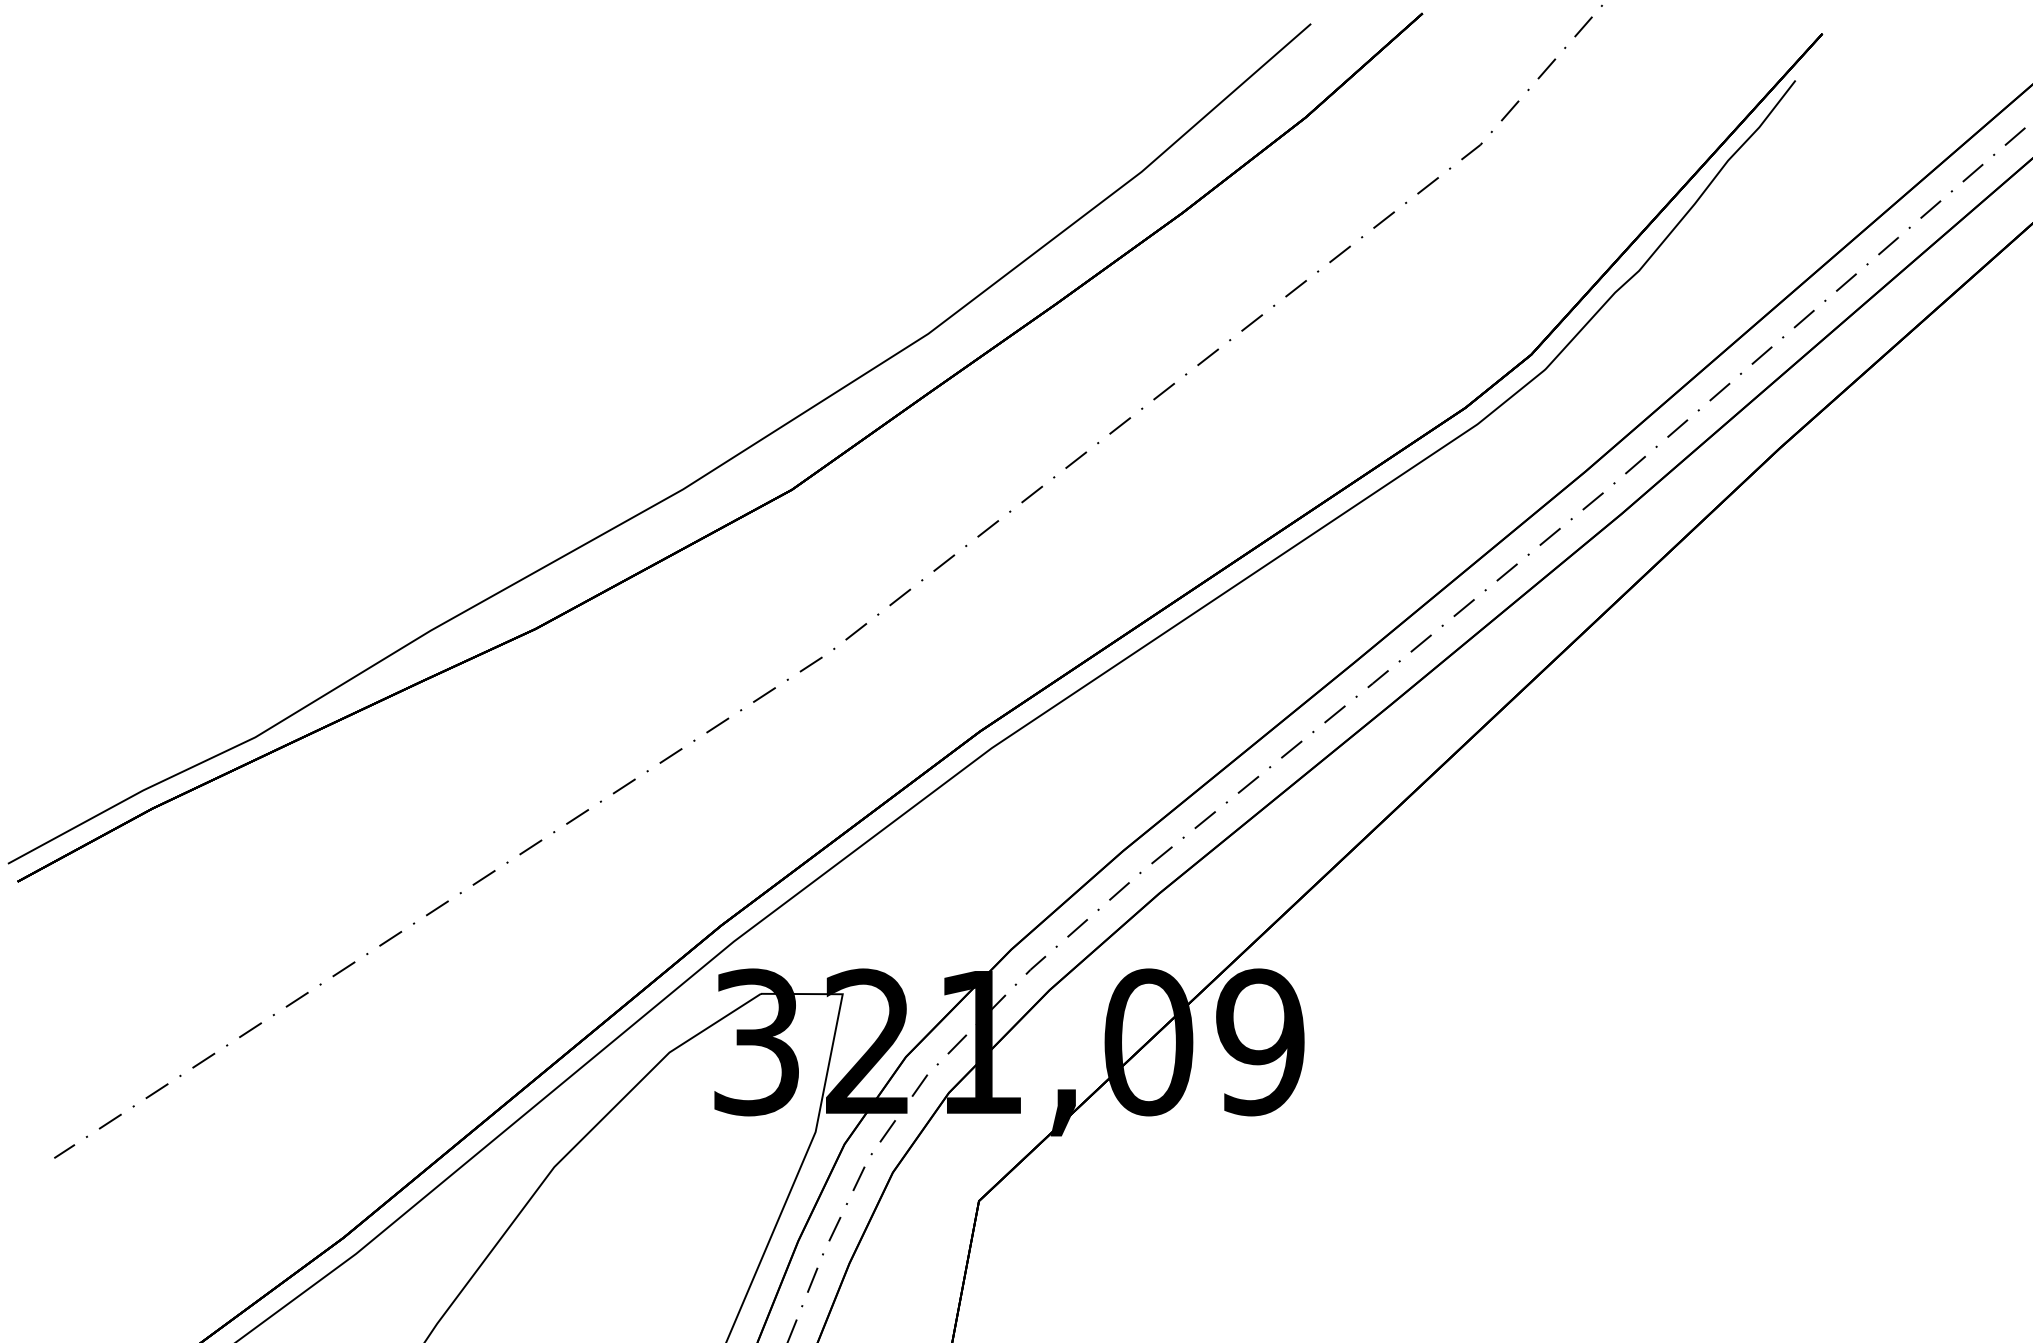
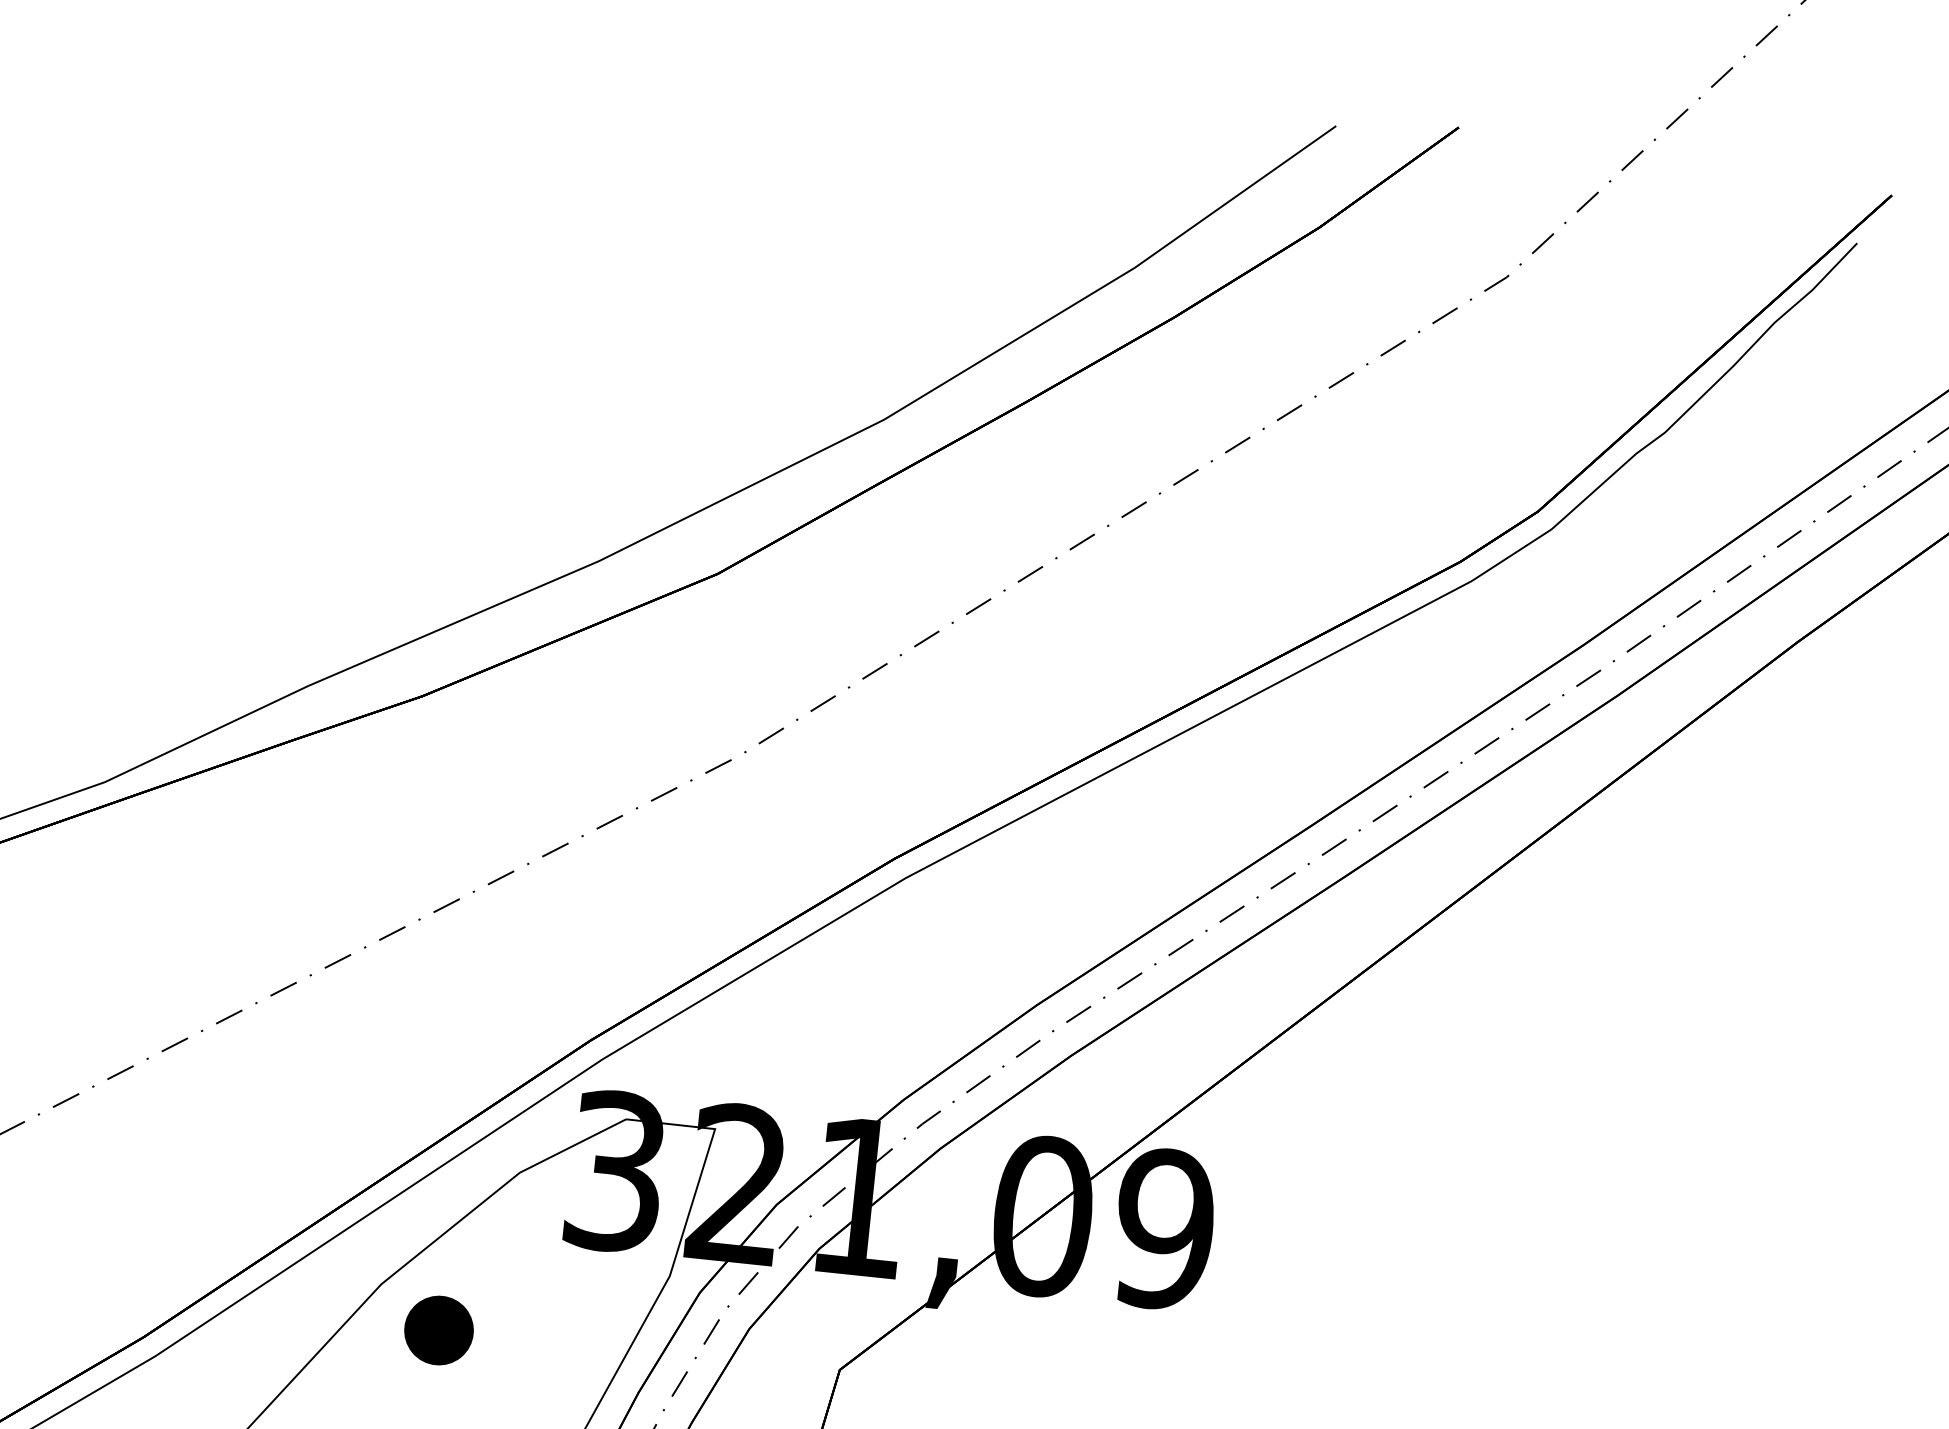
part: (610, 1203) -> (438, 1330), added

